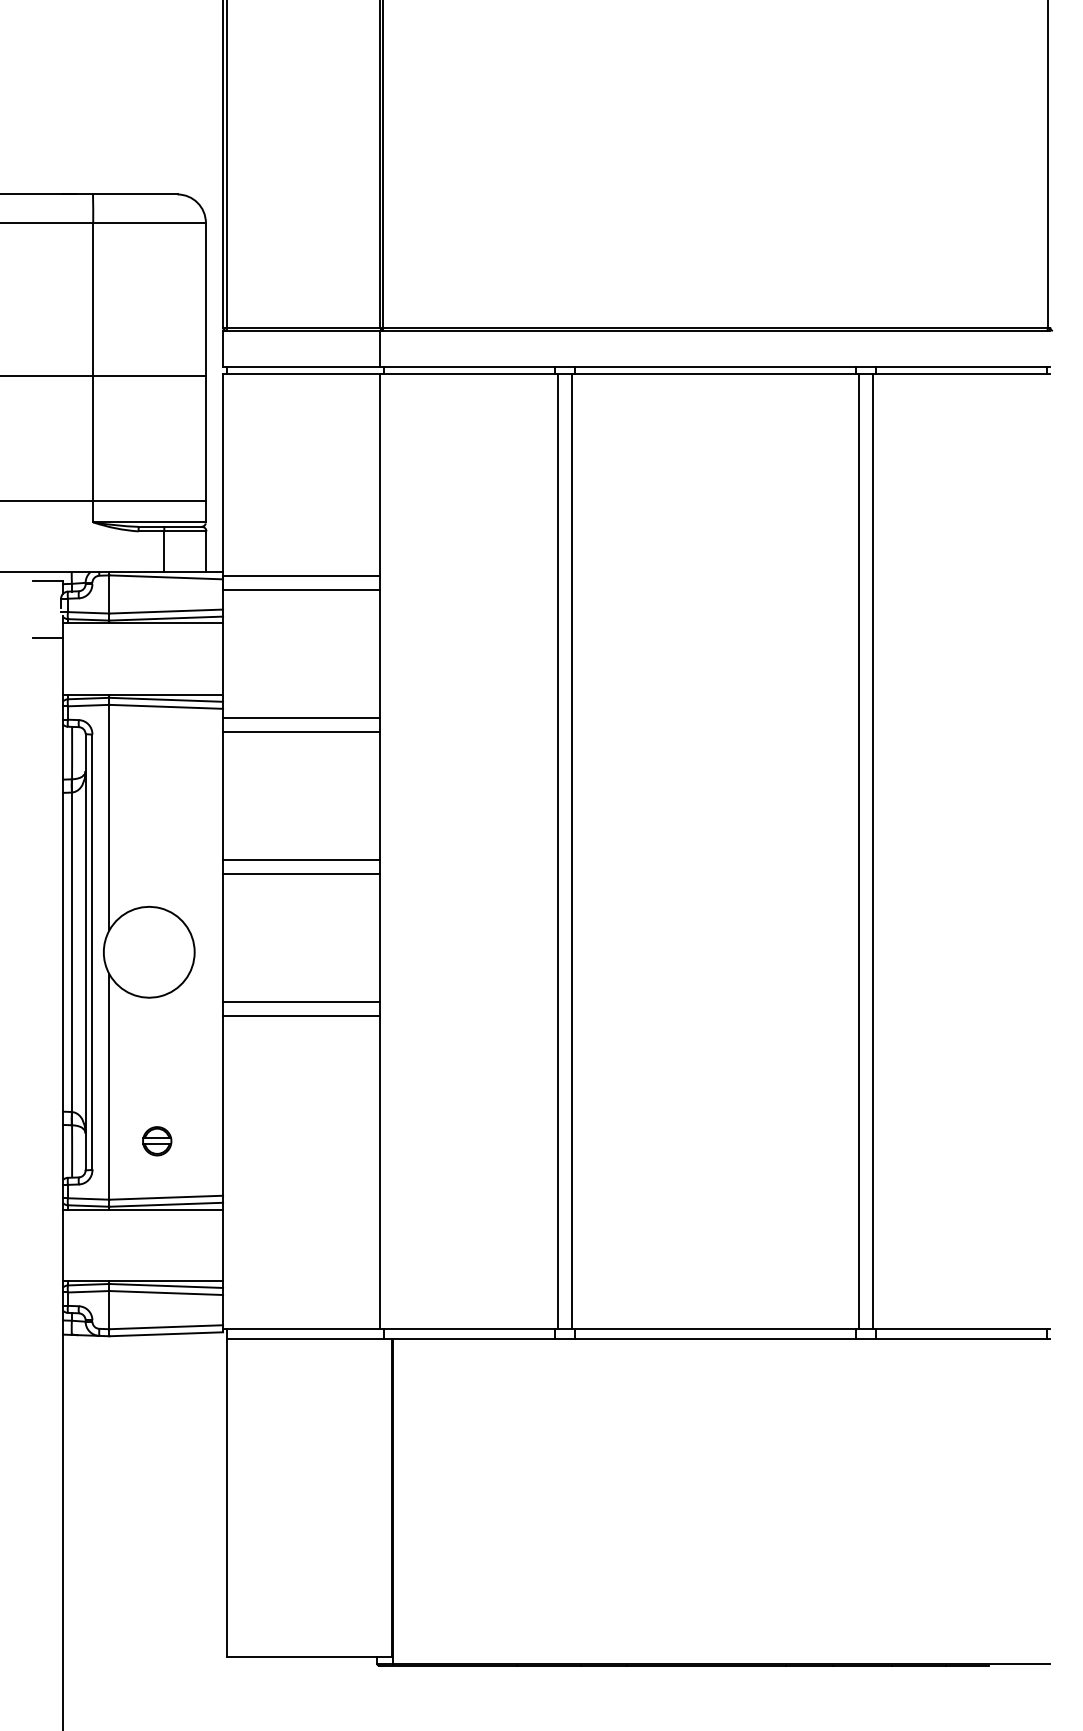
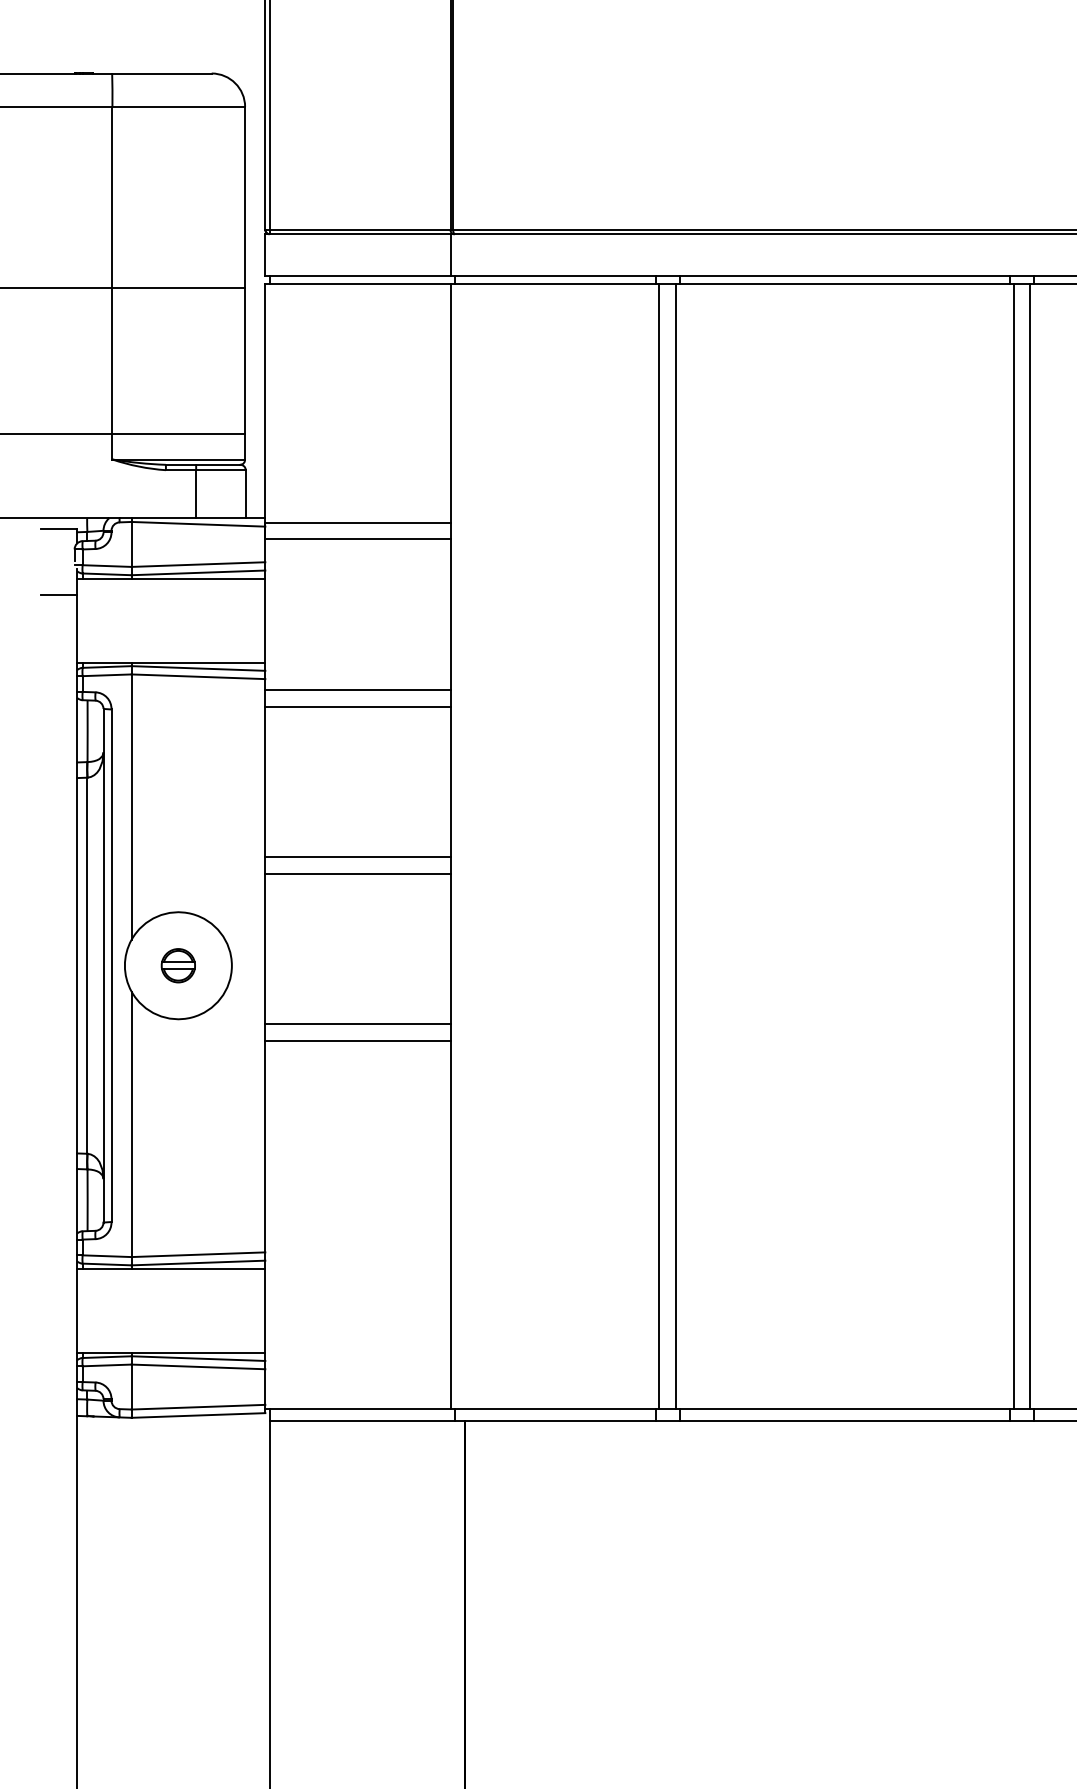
part: (157, 1141) -> (178, 965), moved

